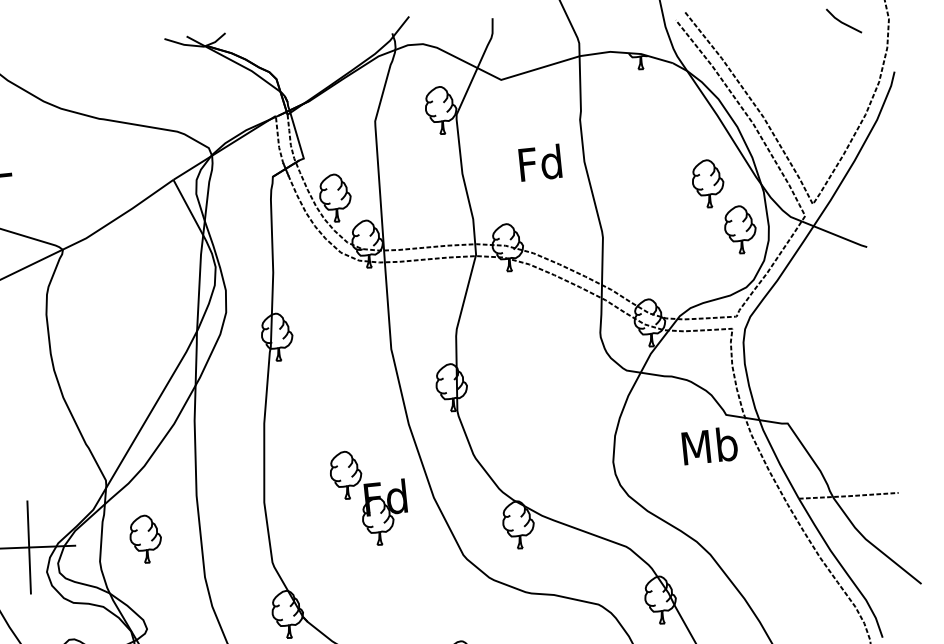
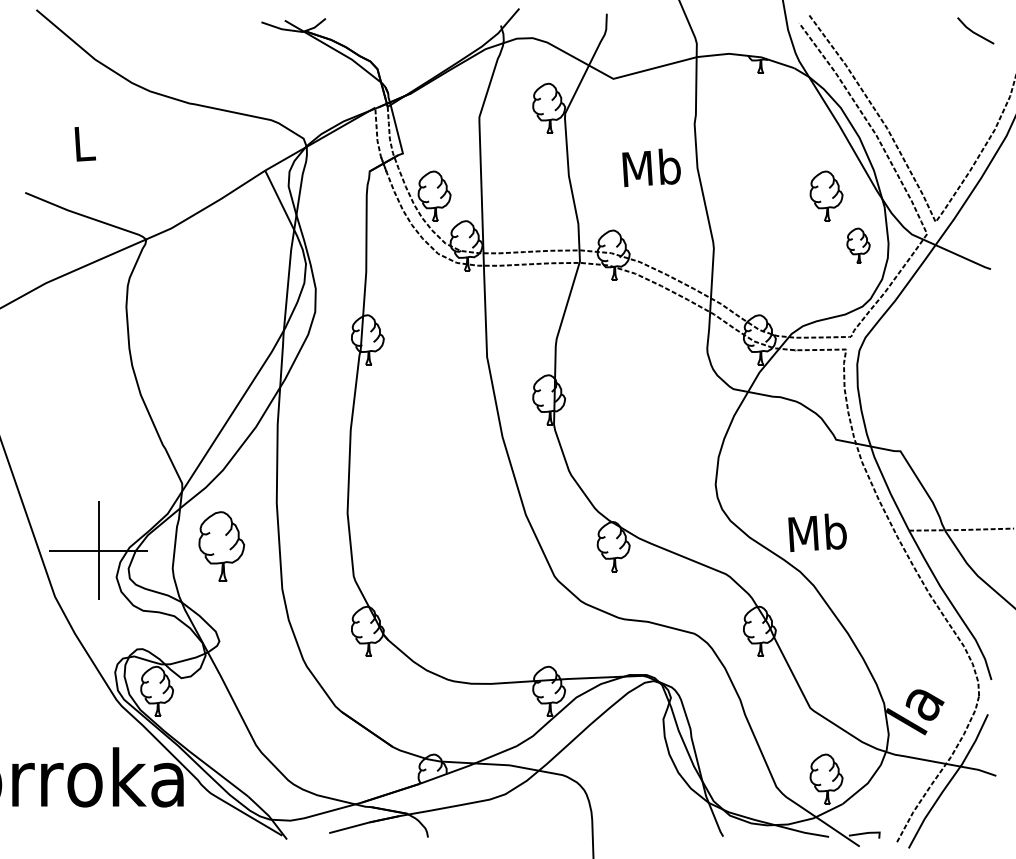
text: (540, 162) -> (651, 167), Fd -> Mb
part: (740, 229) -> (858, 245), size x0.7
text: (709, 445) -> (817, 532), moved
part: (368, 497) -> (457, 512), removed
part: (145, 538) -> (221, 546), size x1.4

